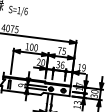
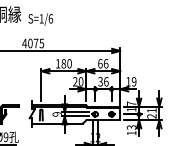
text: (31, 47) -> (63, 64), 100 -> 180
text: (62, 50) -> (103, 63), 75 -> 66
text: (94, 93) -> (151, 113), 30 -> 21

